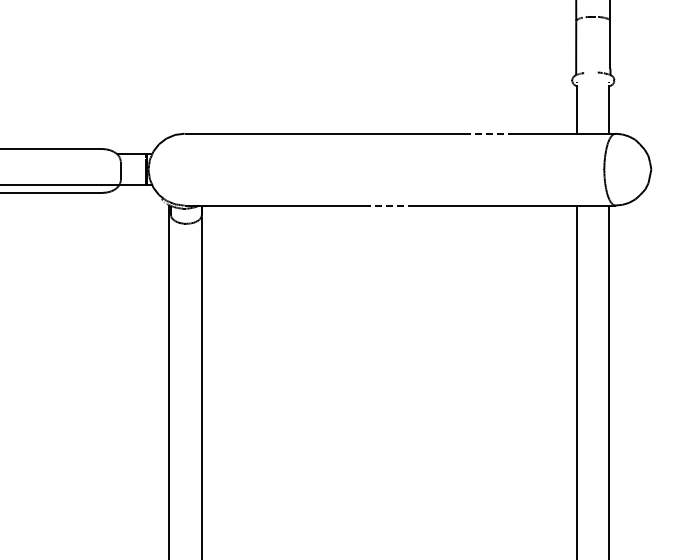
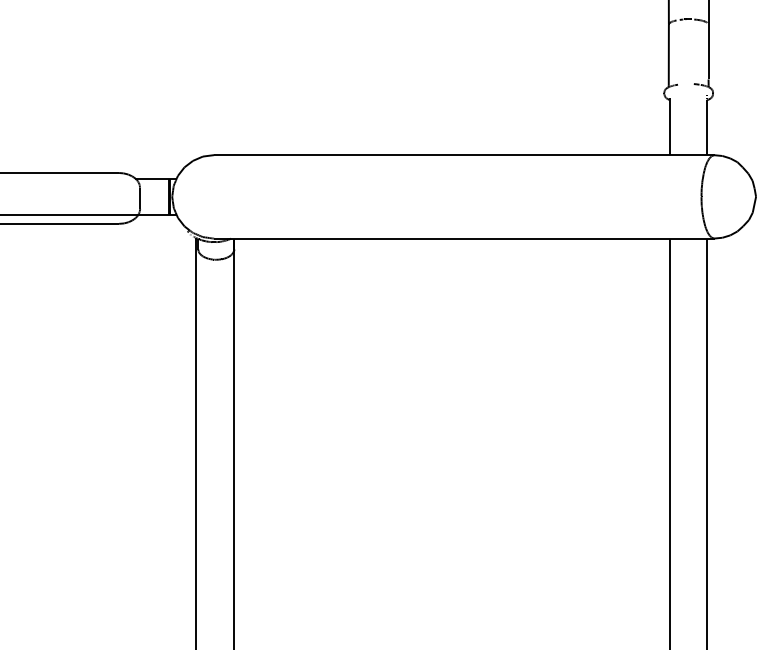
line: (490, 133) -> (569, 154), dashed -> solid
line: (389, 205) -> (452, 238), dashed -> solid

